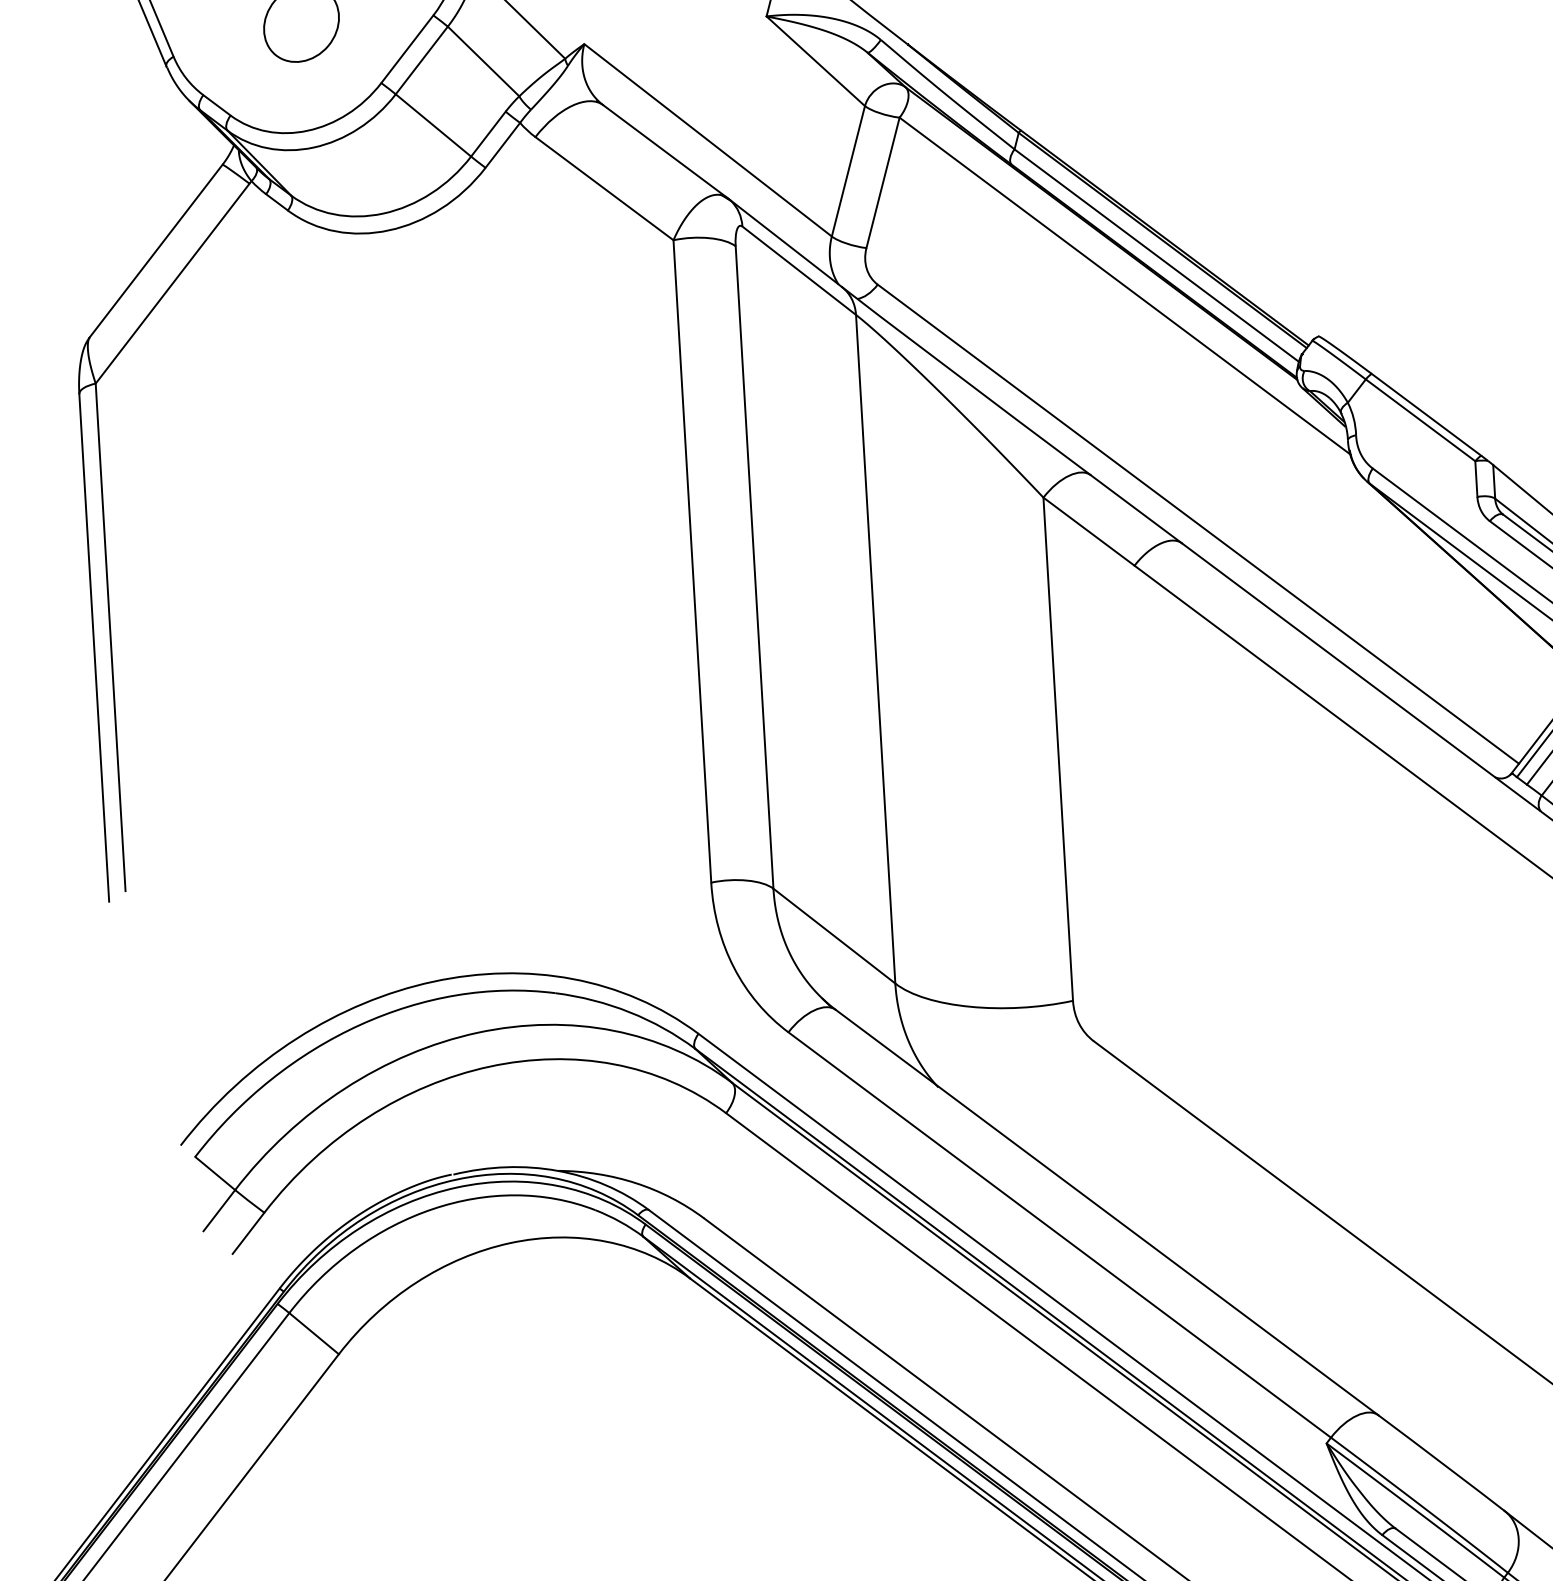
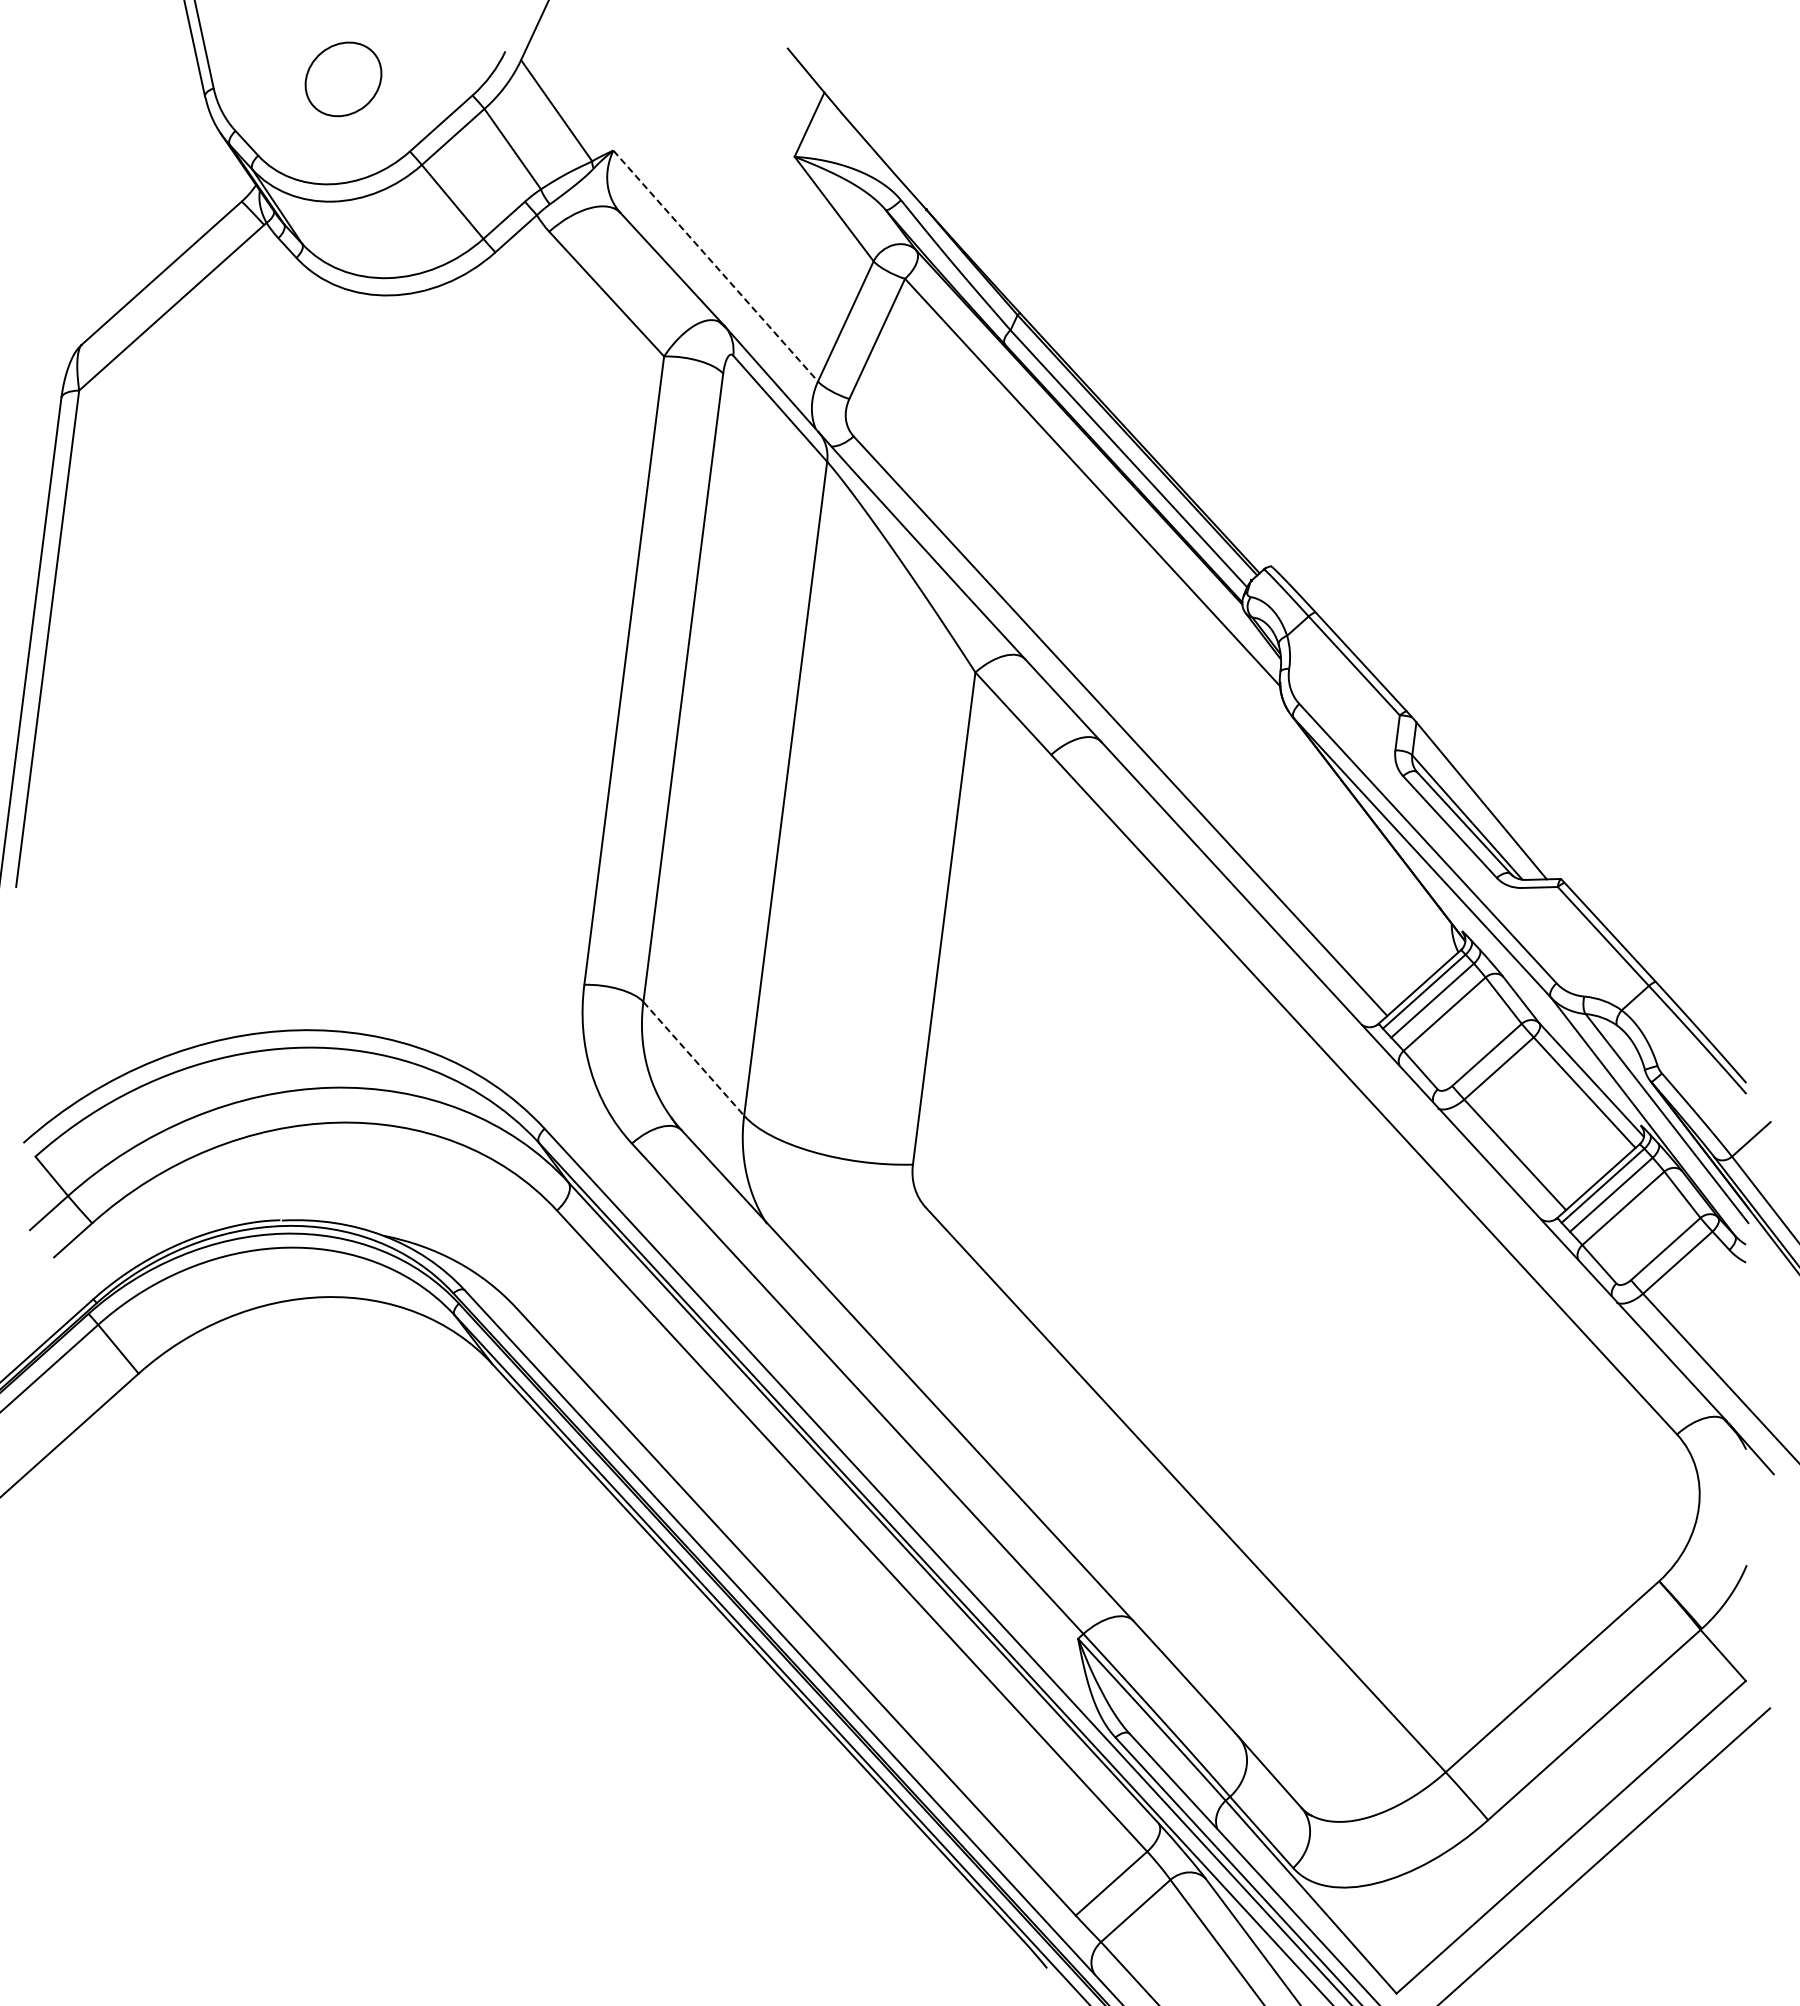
line: (708, 140) -> (716, 266), solid -> dashed
line: (834, 935) -> (693, 1058), solid -> dashed

